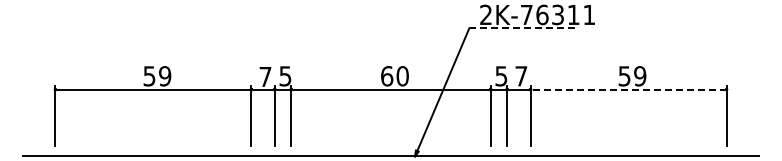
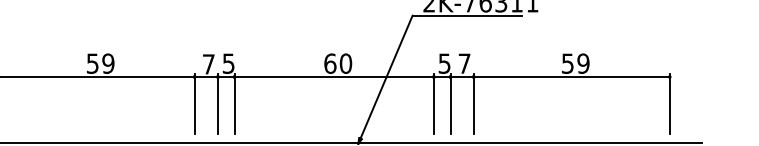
line: (524, 28) -> (467, 15), dashed -> solid
line: (628, 89) -> (571, 76), dashed -> solid

